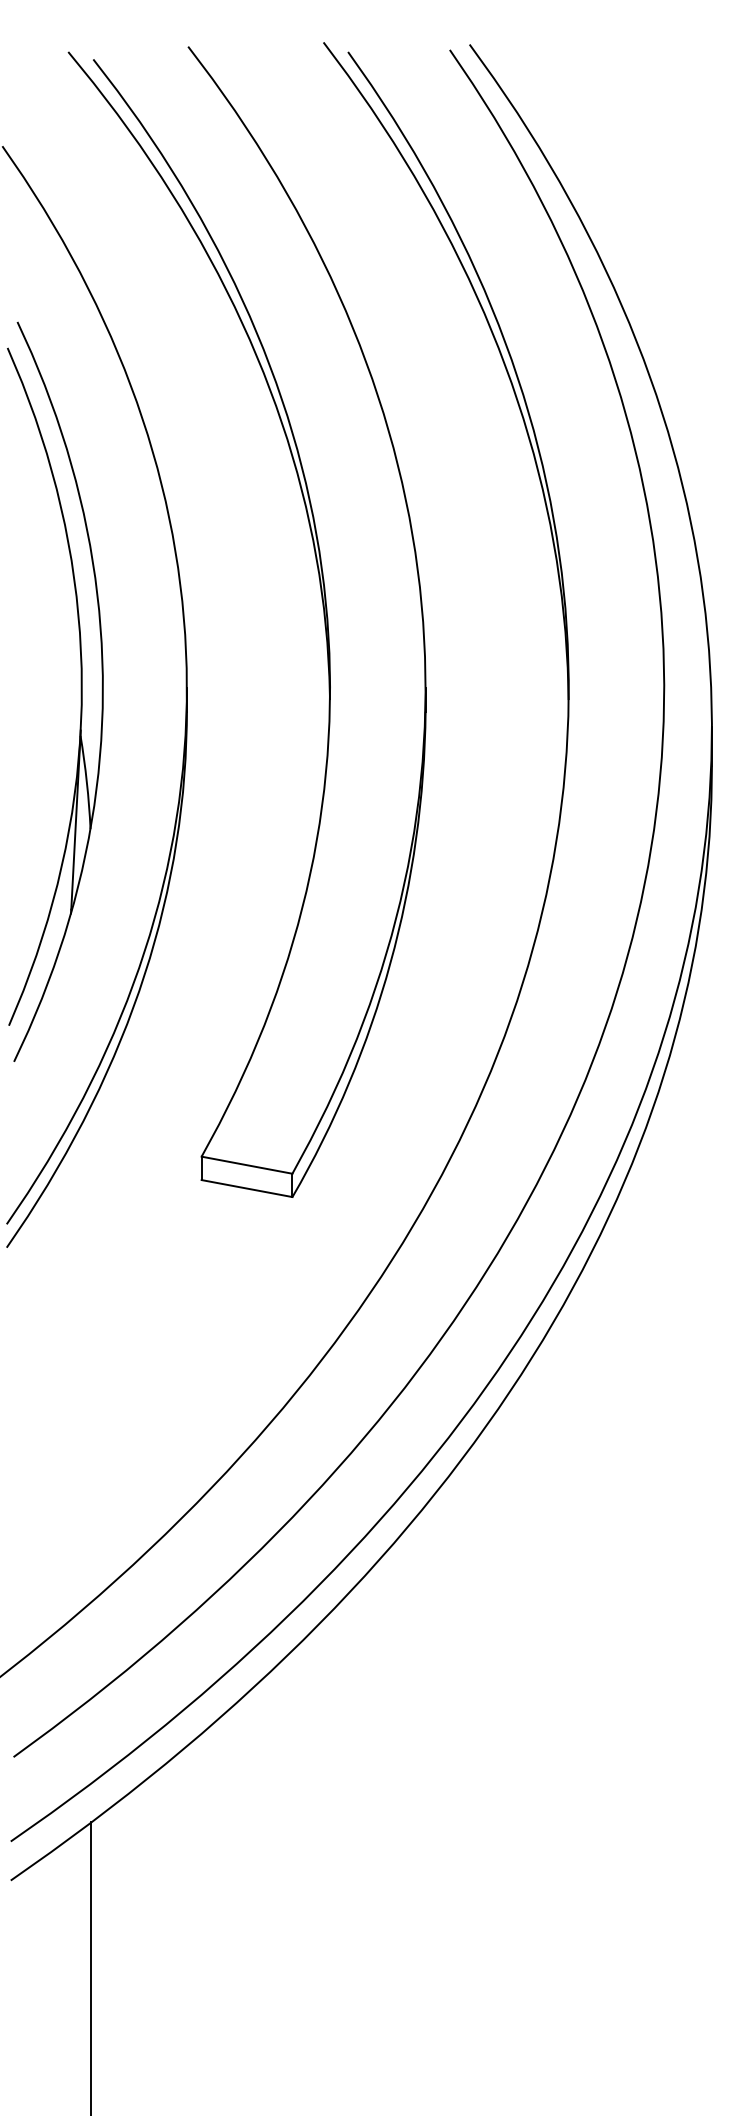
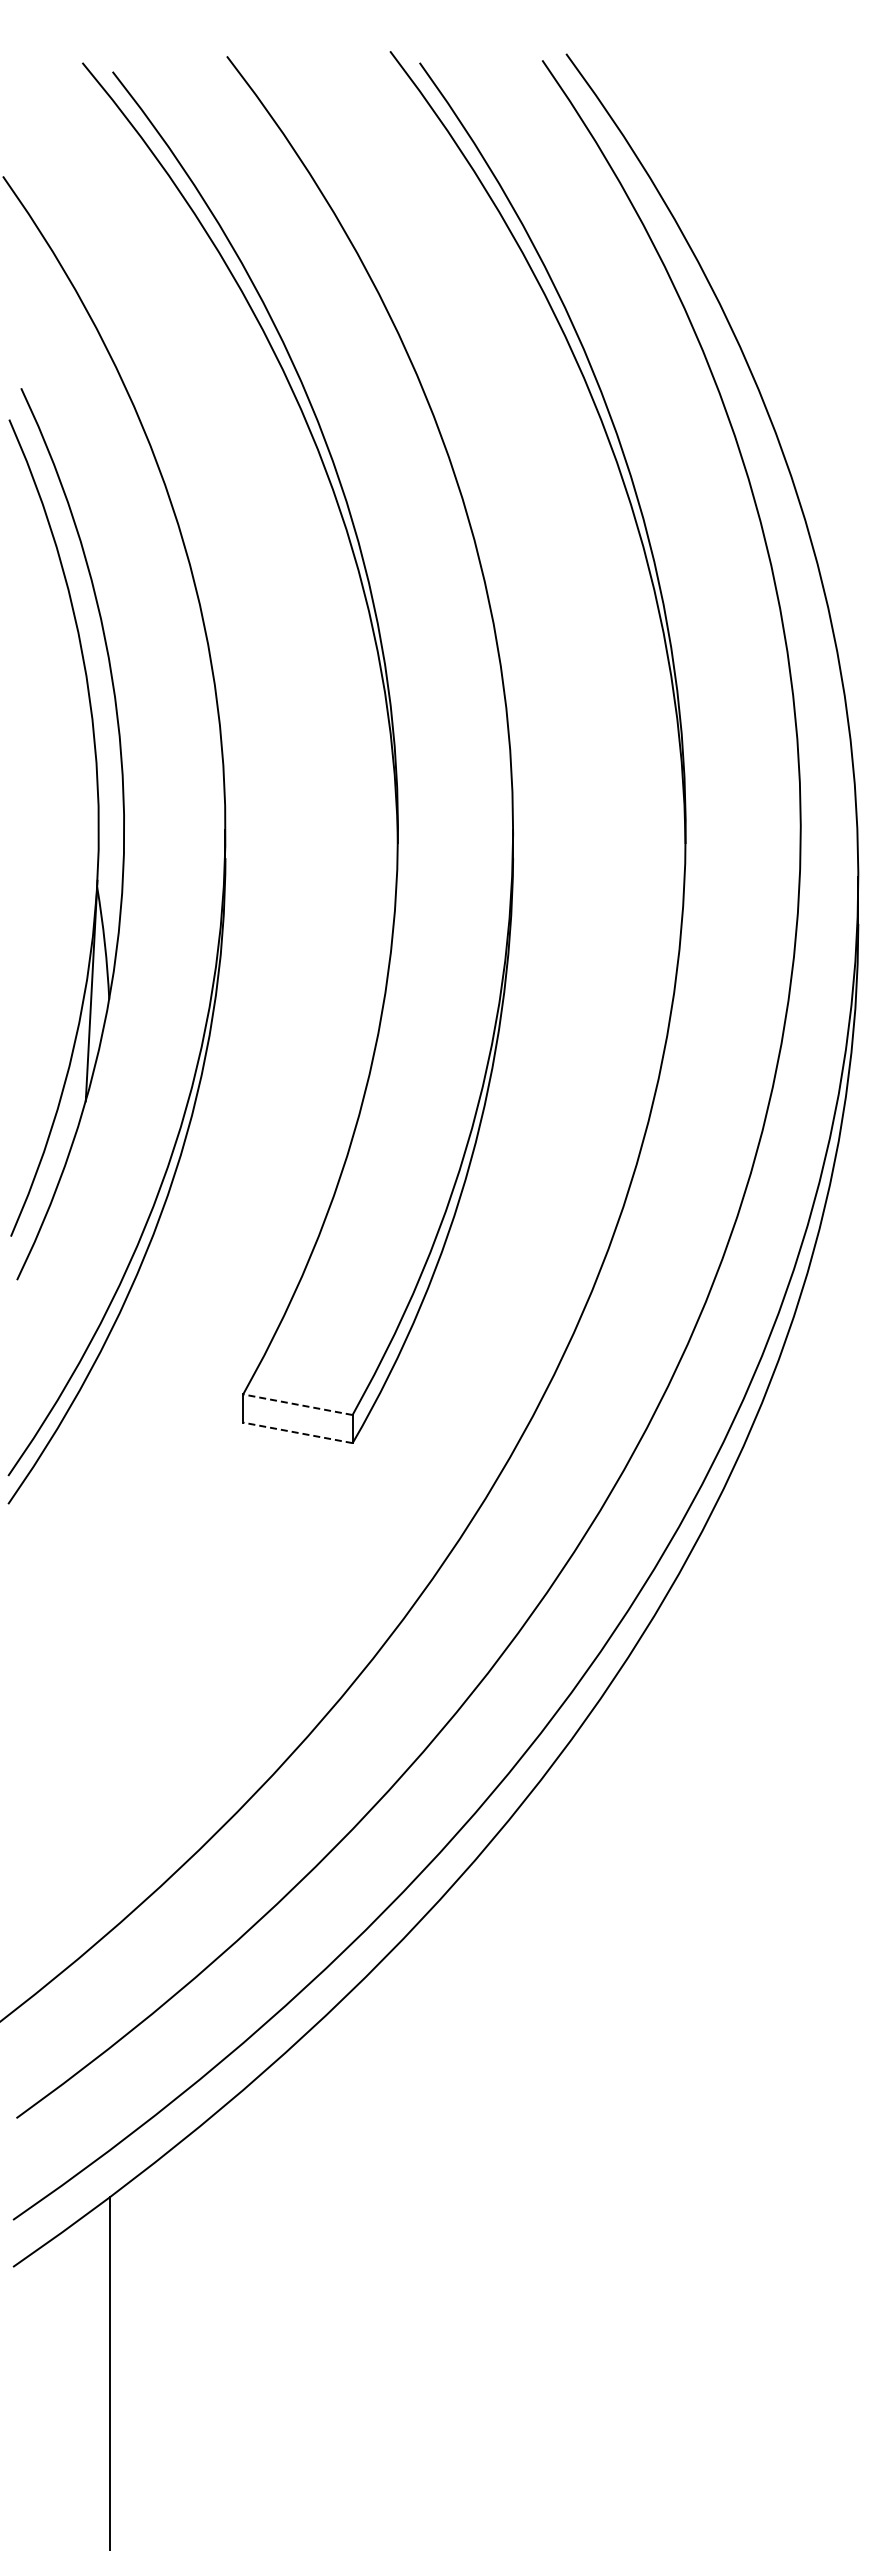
line: (246, 1165) -> (297, 1404), solid -> dashed
line: (246, 1188) -> (297, 1432), solid -> dashed

